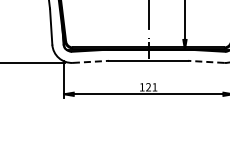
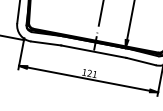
line: (91, 61) -> (46, 43), dashed -> solid
line: (205, 61) -> (140, 61), dashed -> solid

